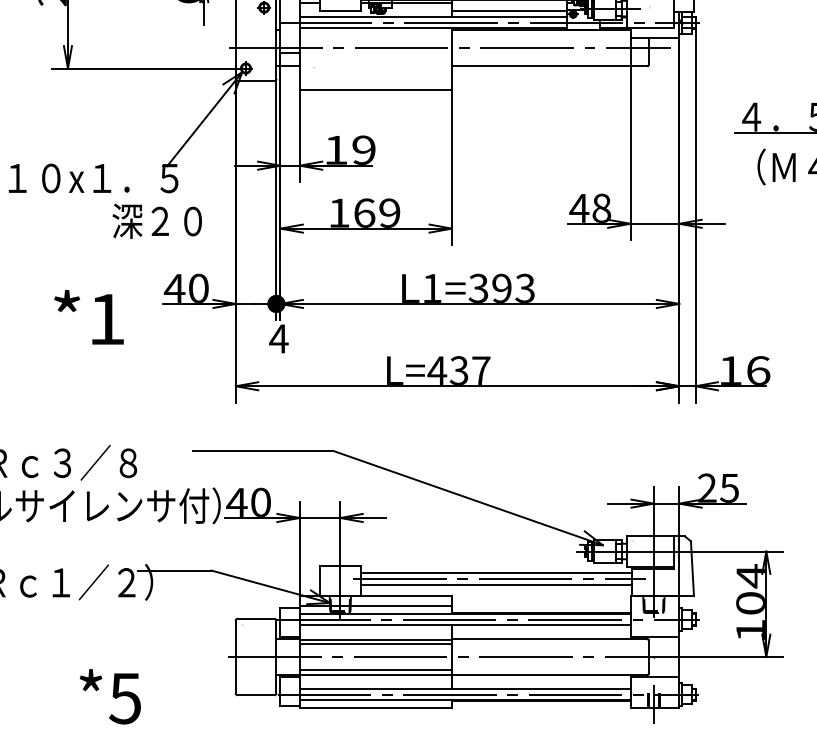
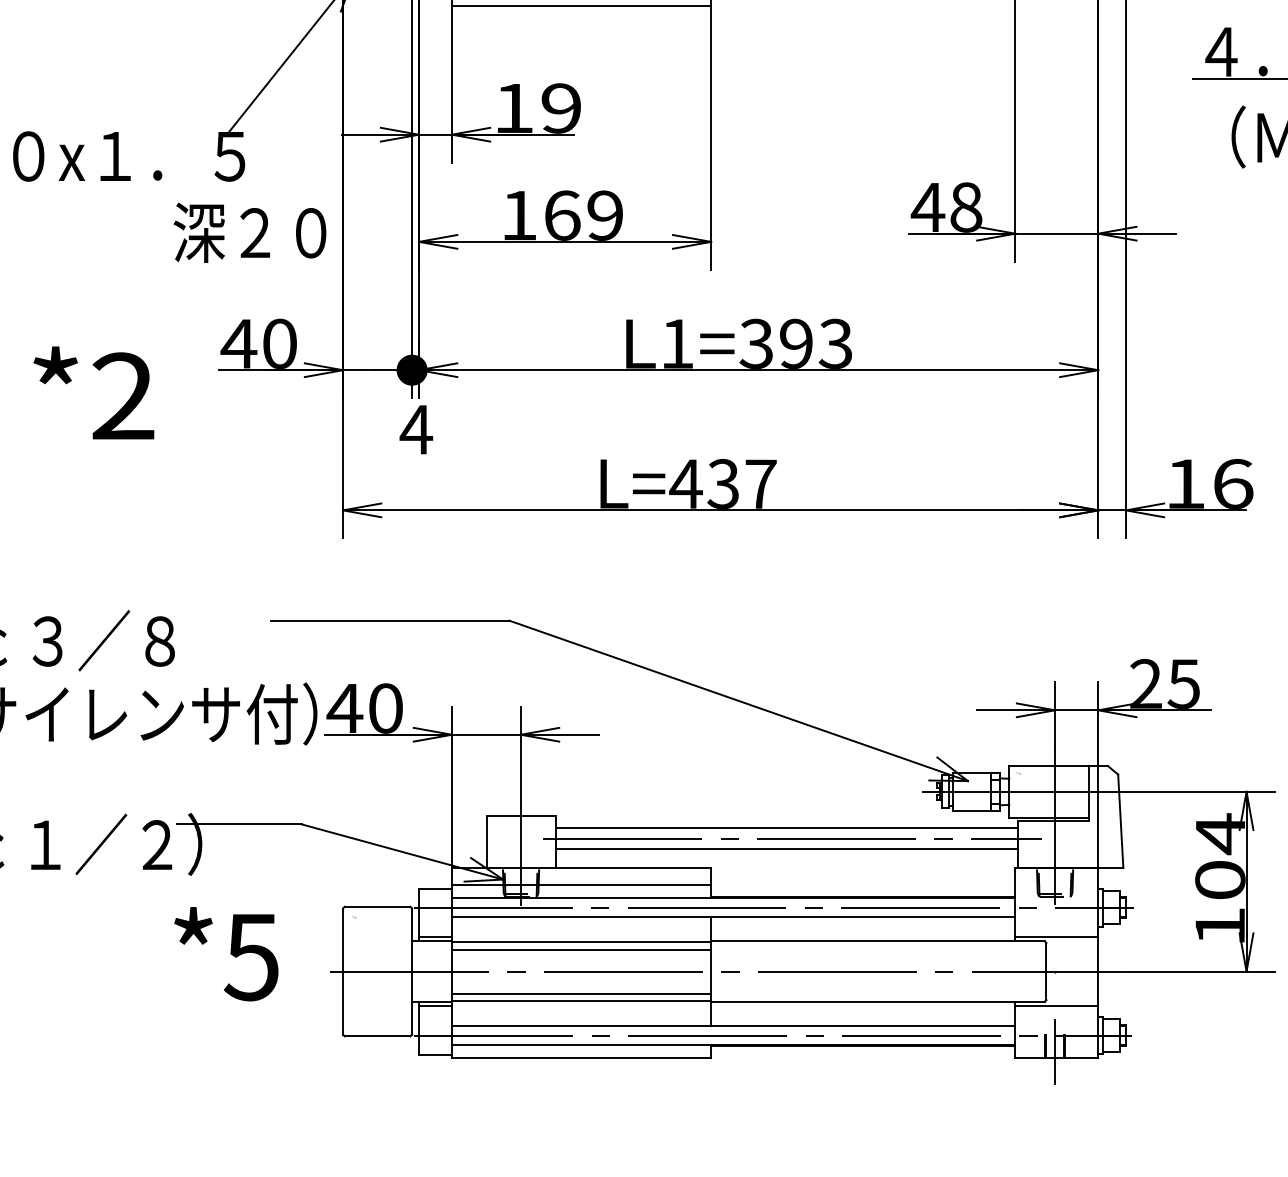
text: (156, 220) -> (248, 231), moved
text: (106, 318) -> (122, 394), *1 -> *2
text: (109, 696) -> (224, 953), moved

